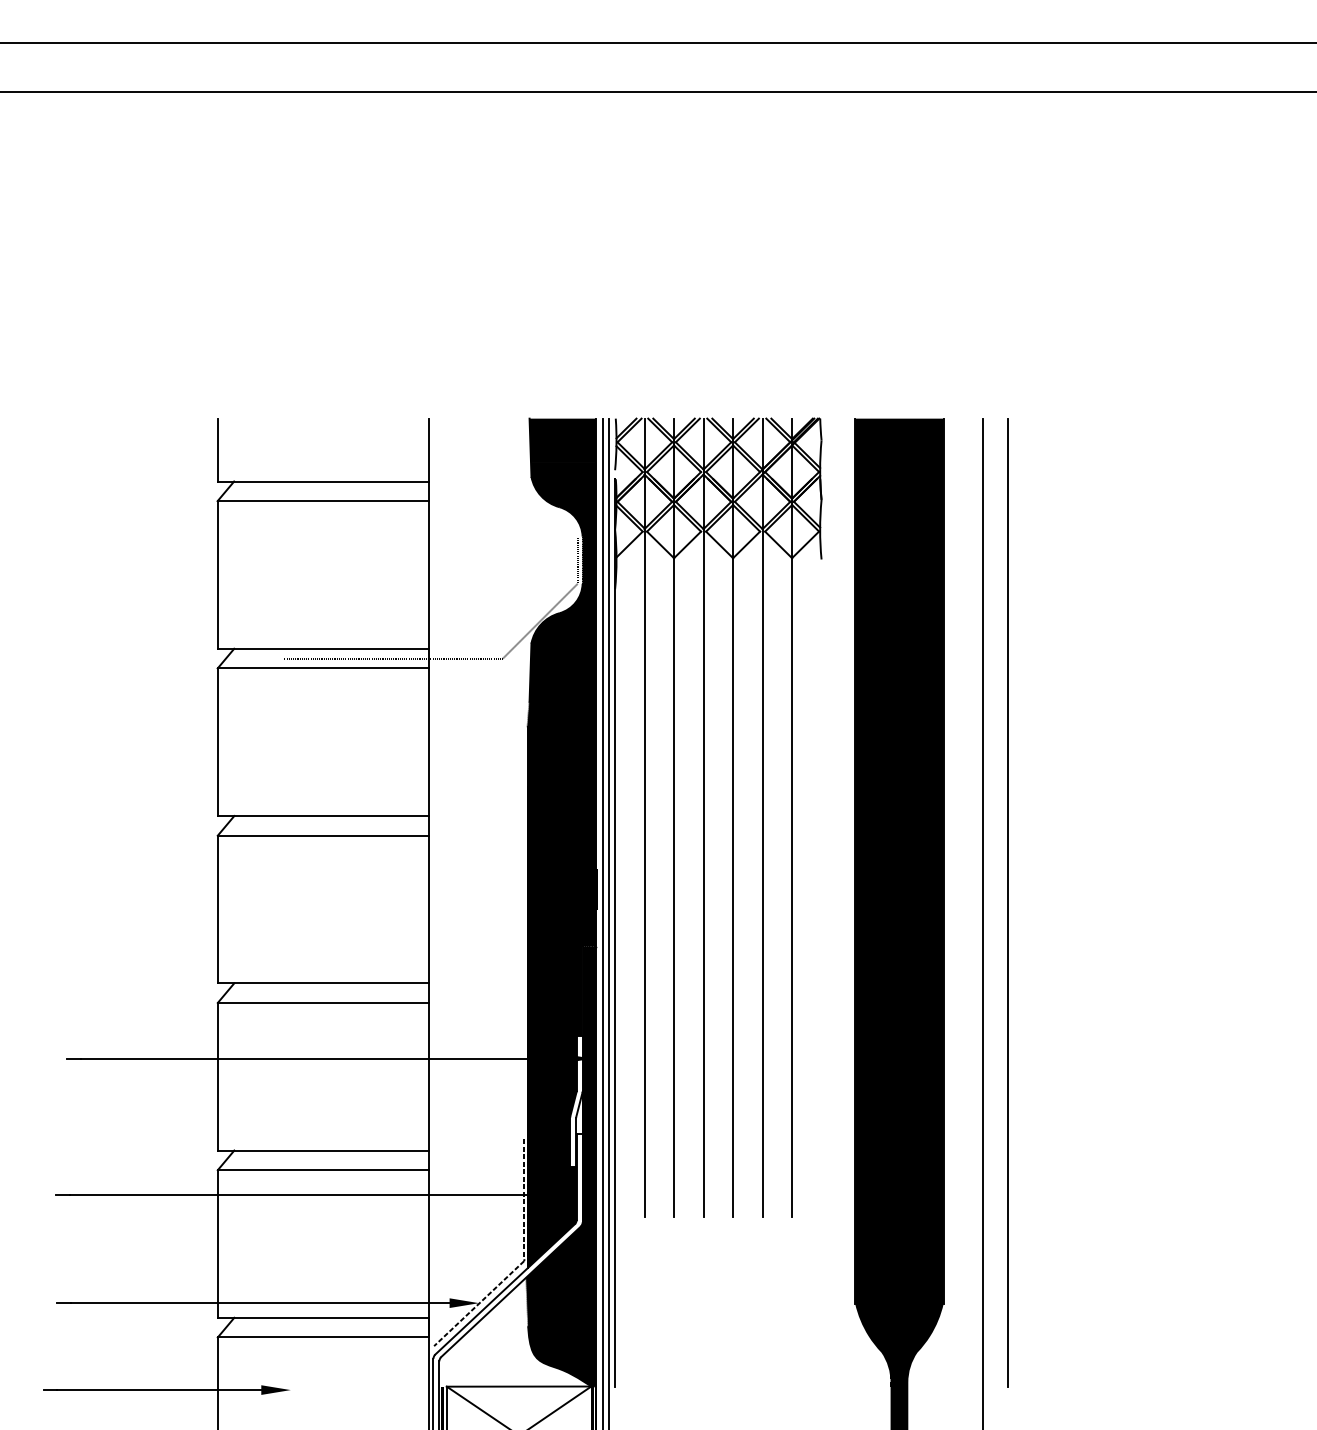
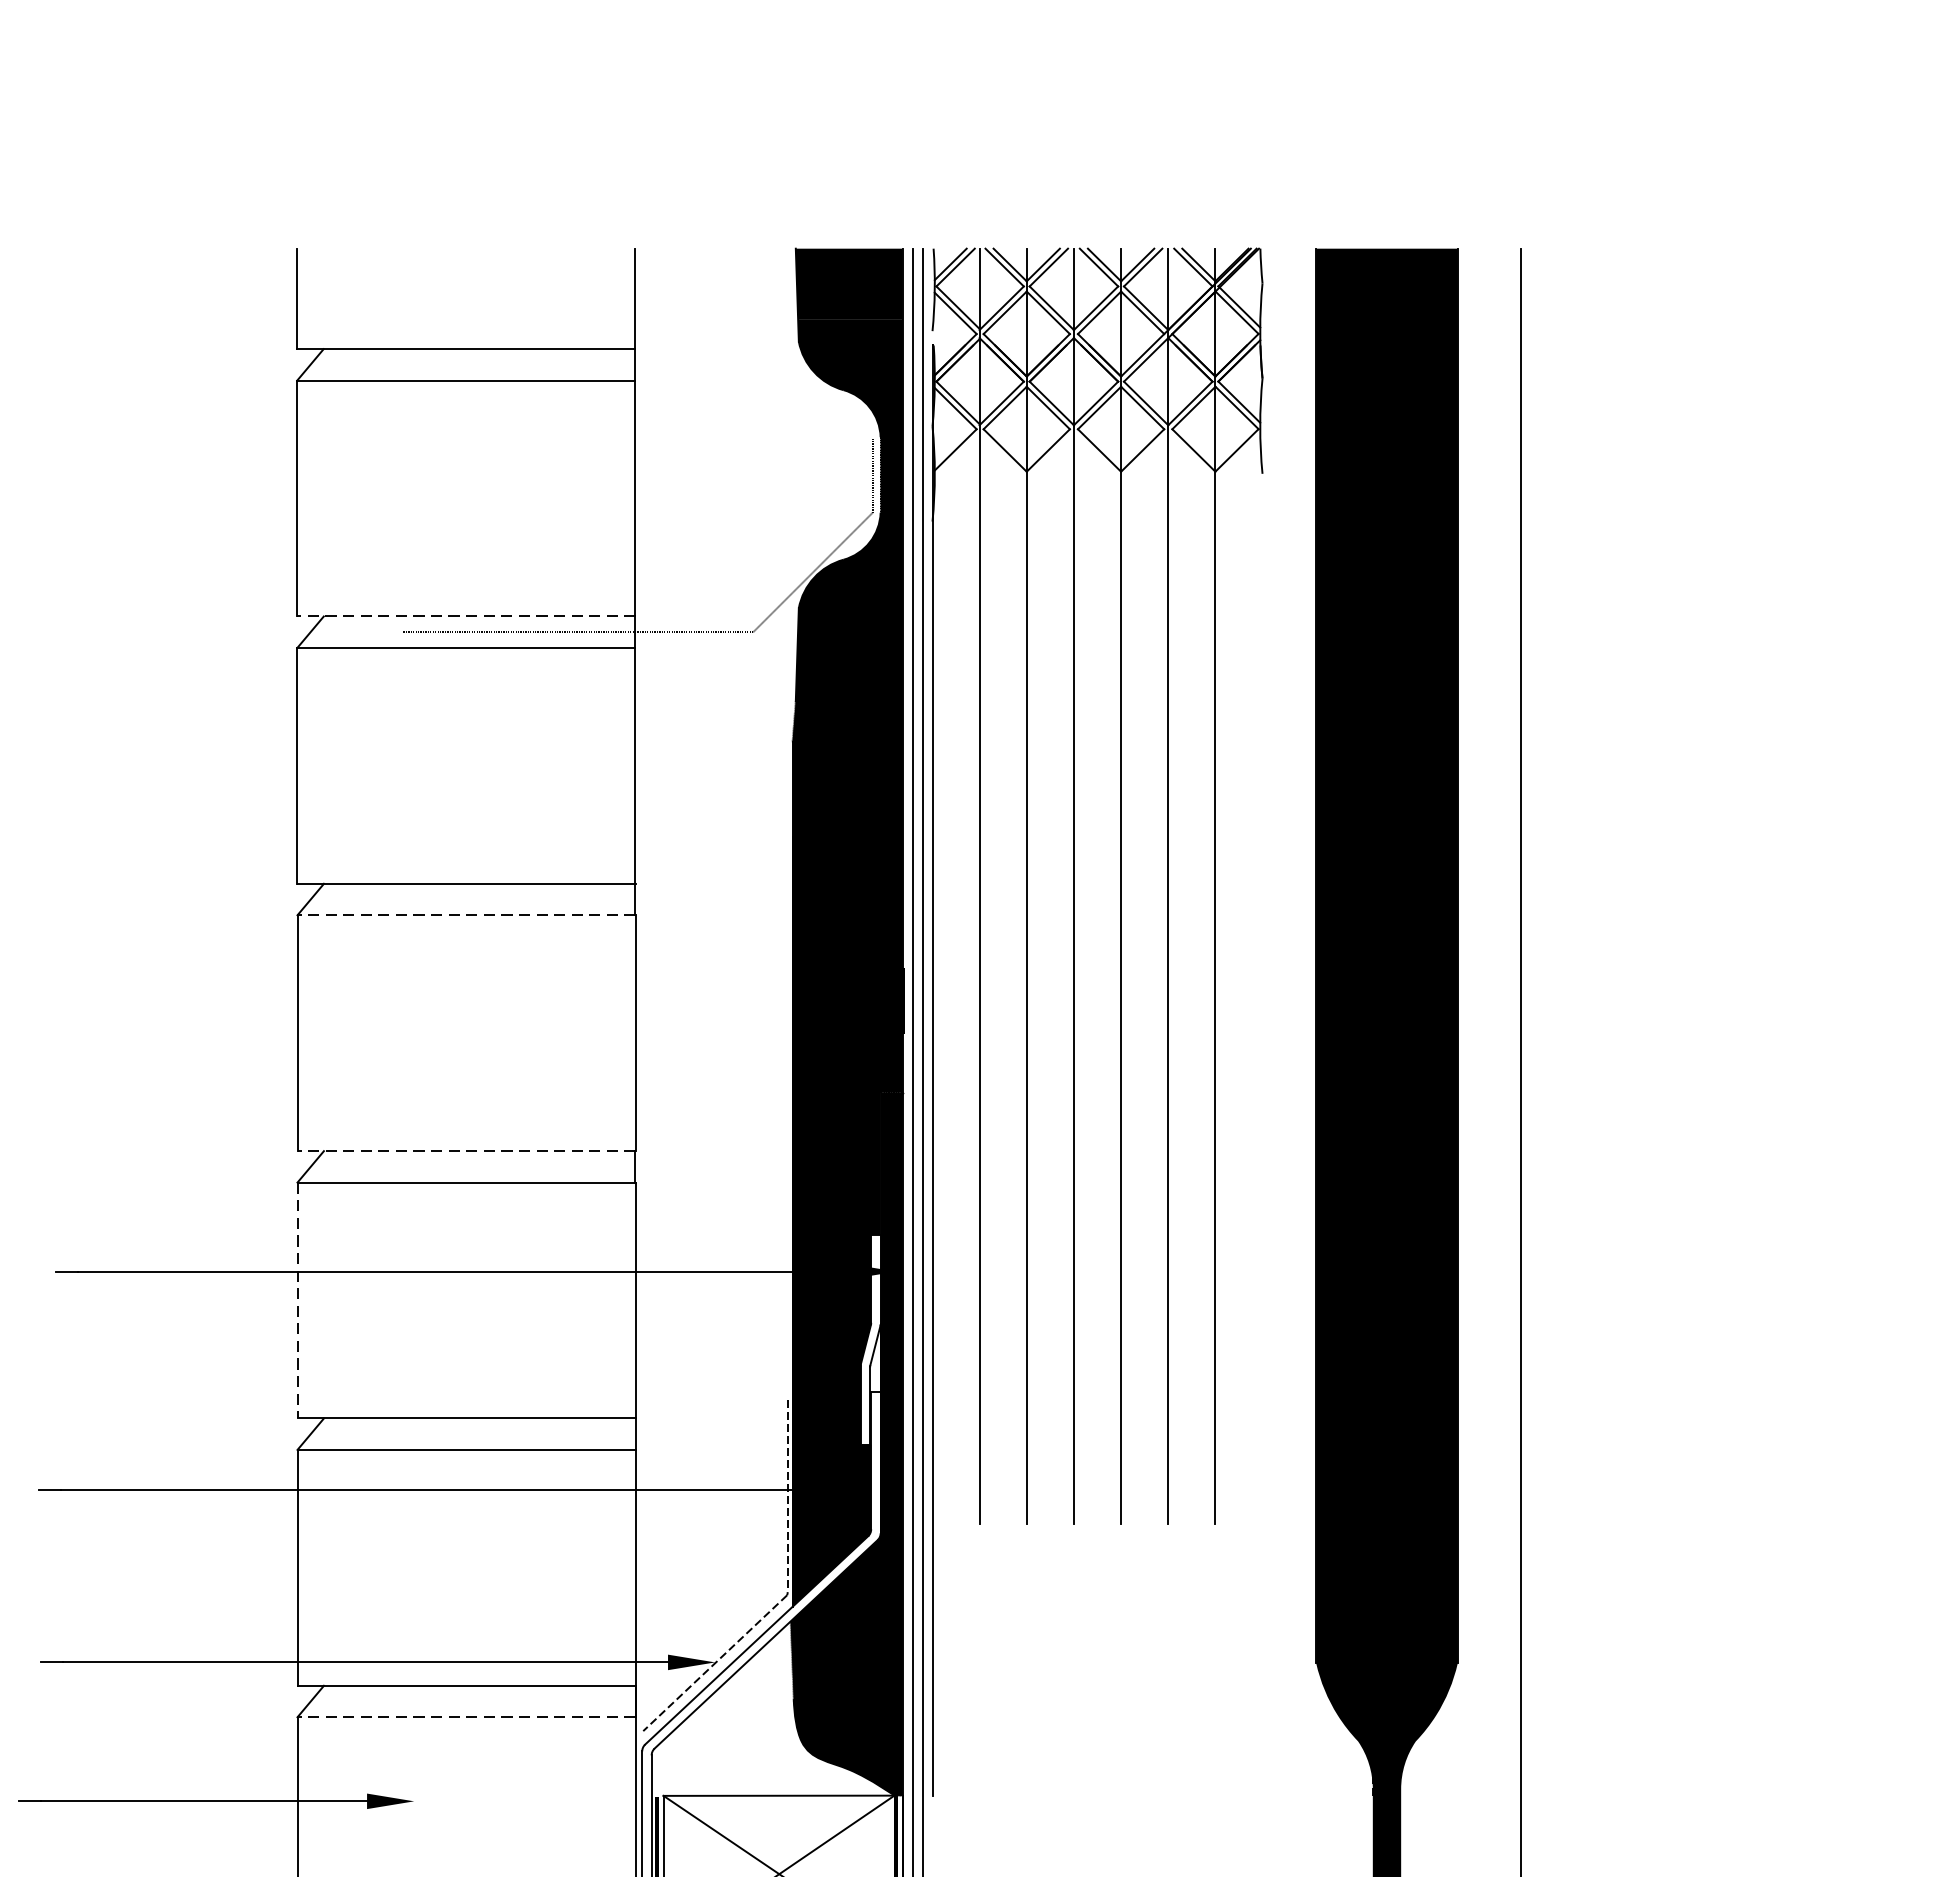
line: (323, 648) -> (466, 616), solid -> dashed
line: (323, 835) -> (466, 914), solid -> dashed
line: (1007, 902) -> (1559, 1022), removed
line: (323, 983) -> (466, 1151), solid -> dashed
line: (217, 1076) -> (297, 1300), solid -> dashed
line: (323, 1337) -> (466, 1717), solid -> dashed

